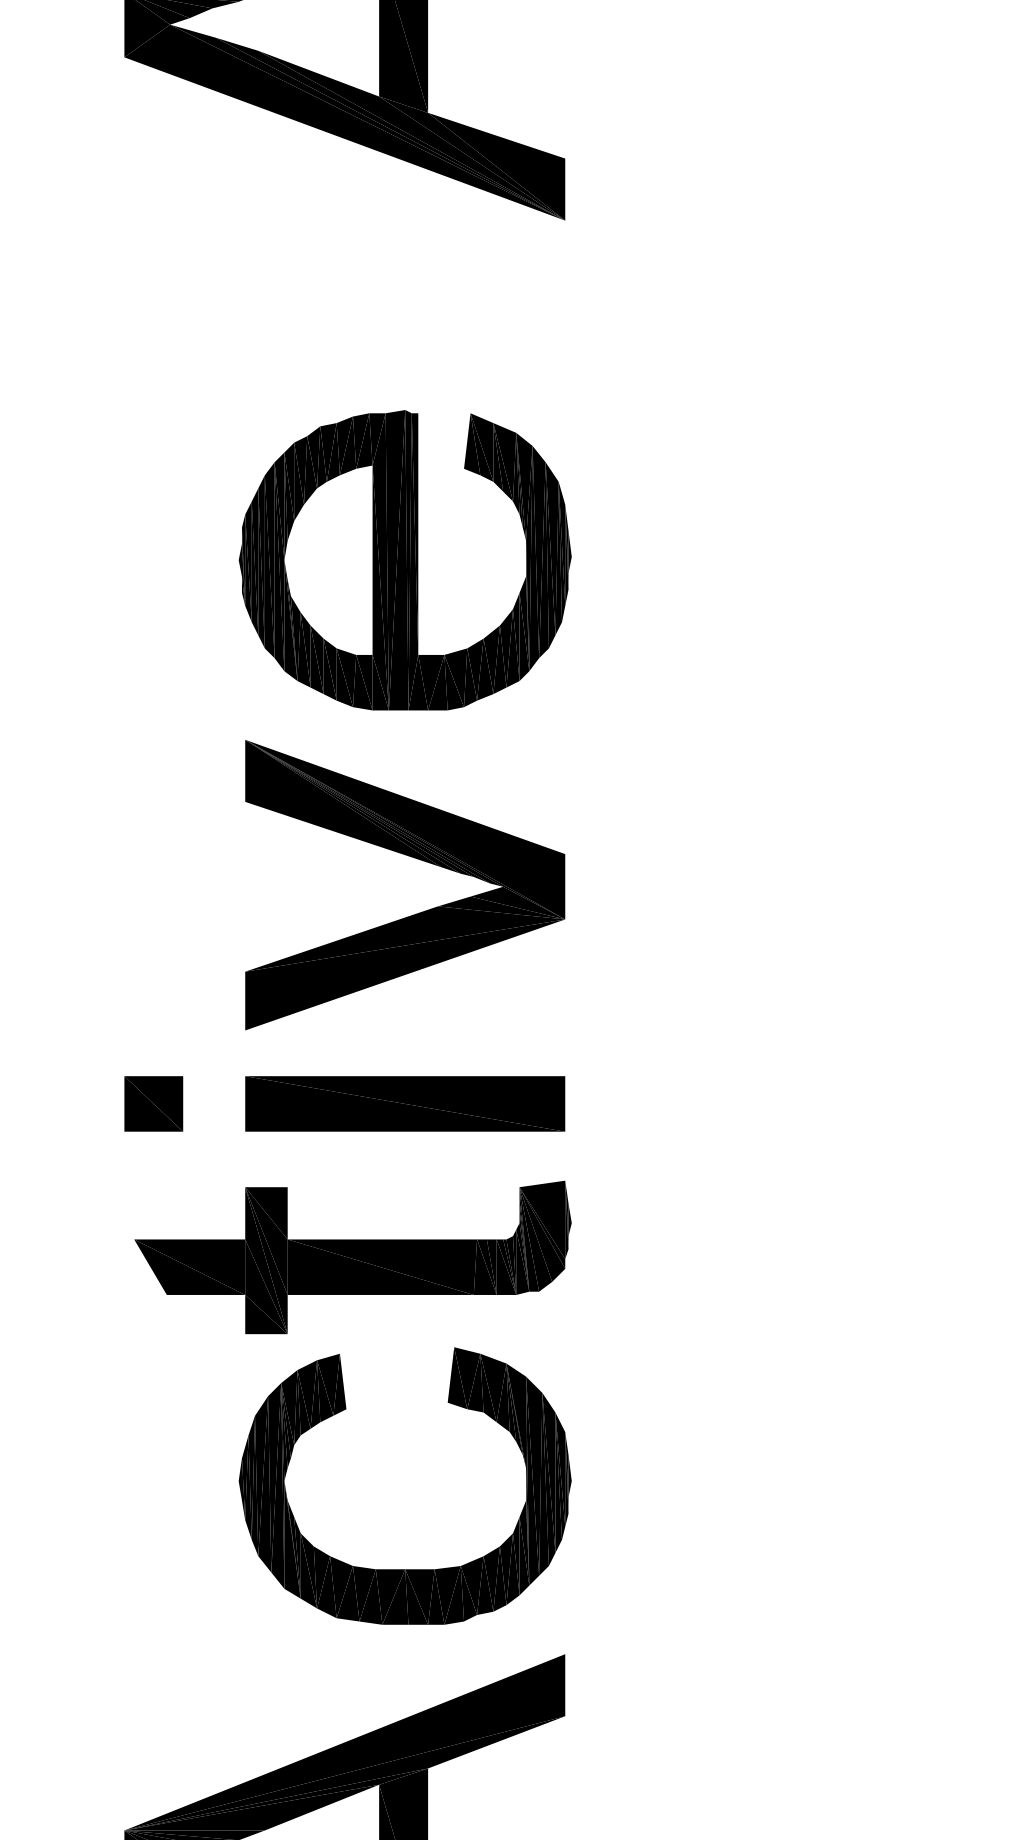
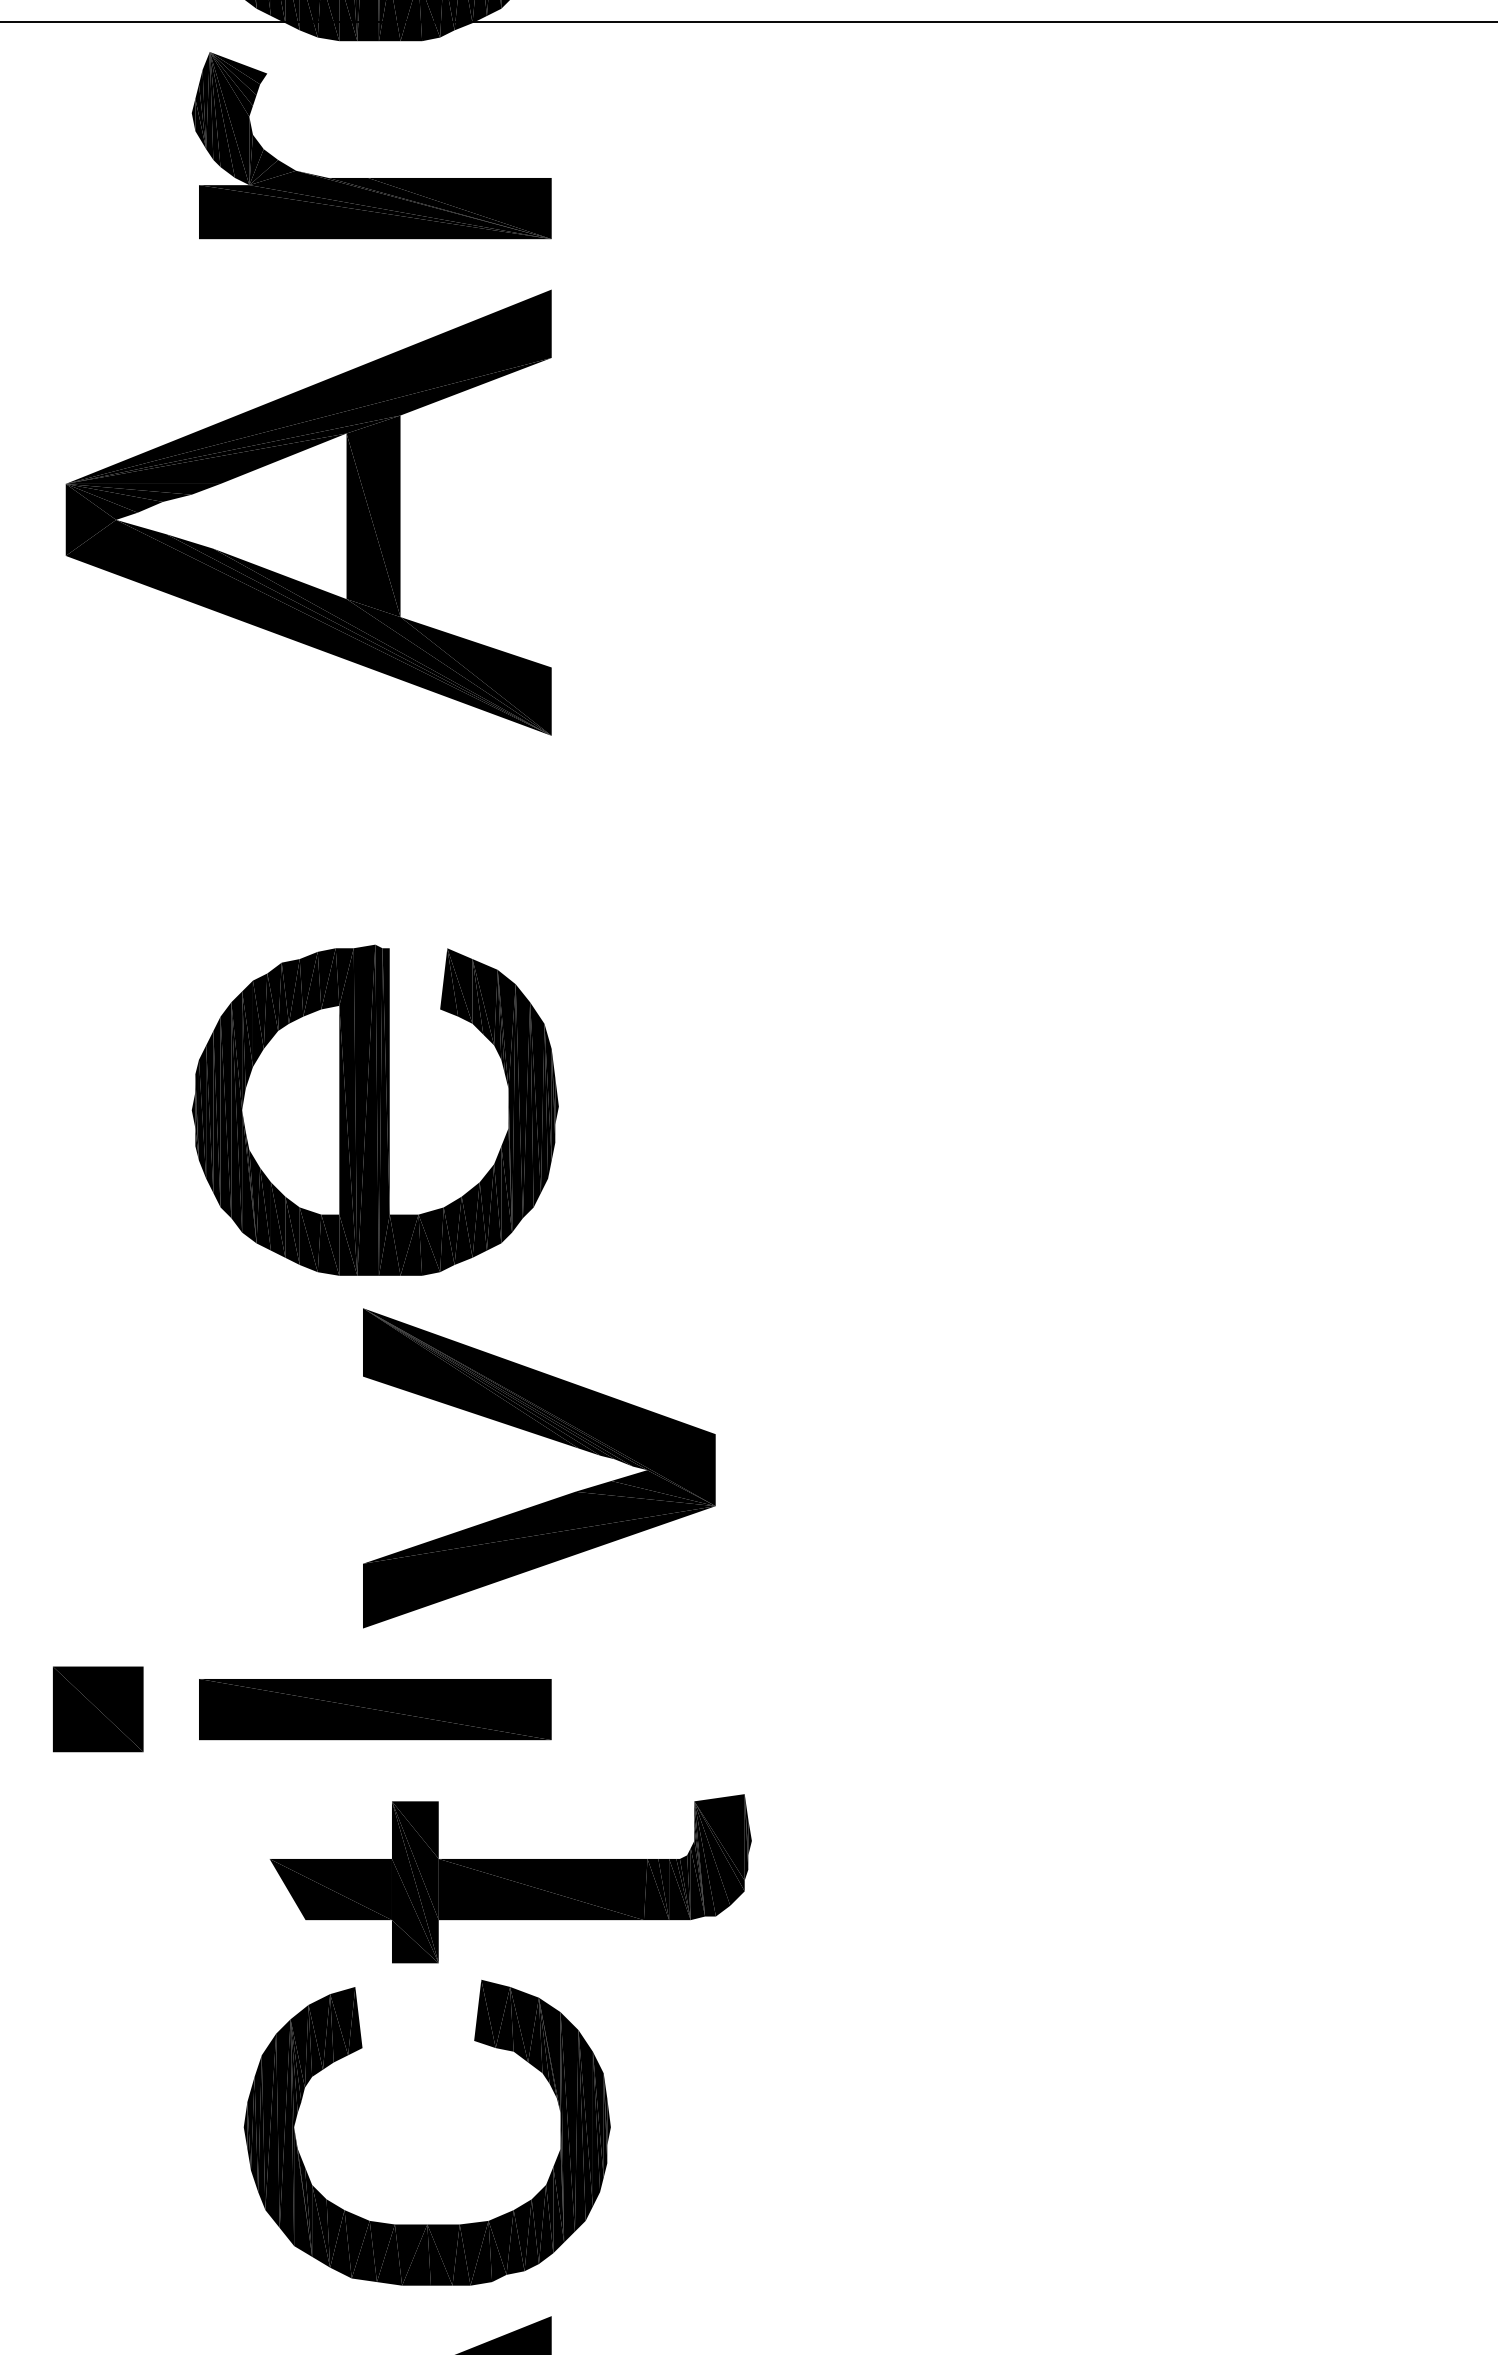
part: (415, 858) -> (550, 1439), moved
part: (153, 1103) -> (97, 1709), size x1.4
part: (352, 1257) -> (510, 1878), moved
part: (404, 1569) -> (426, 2224), moved

